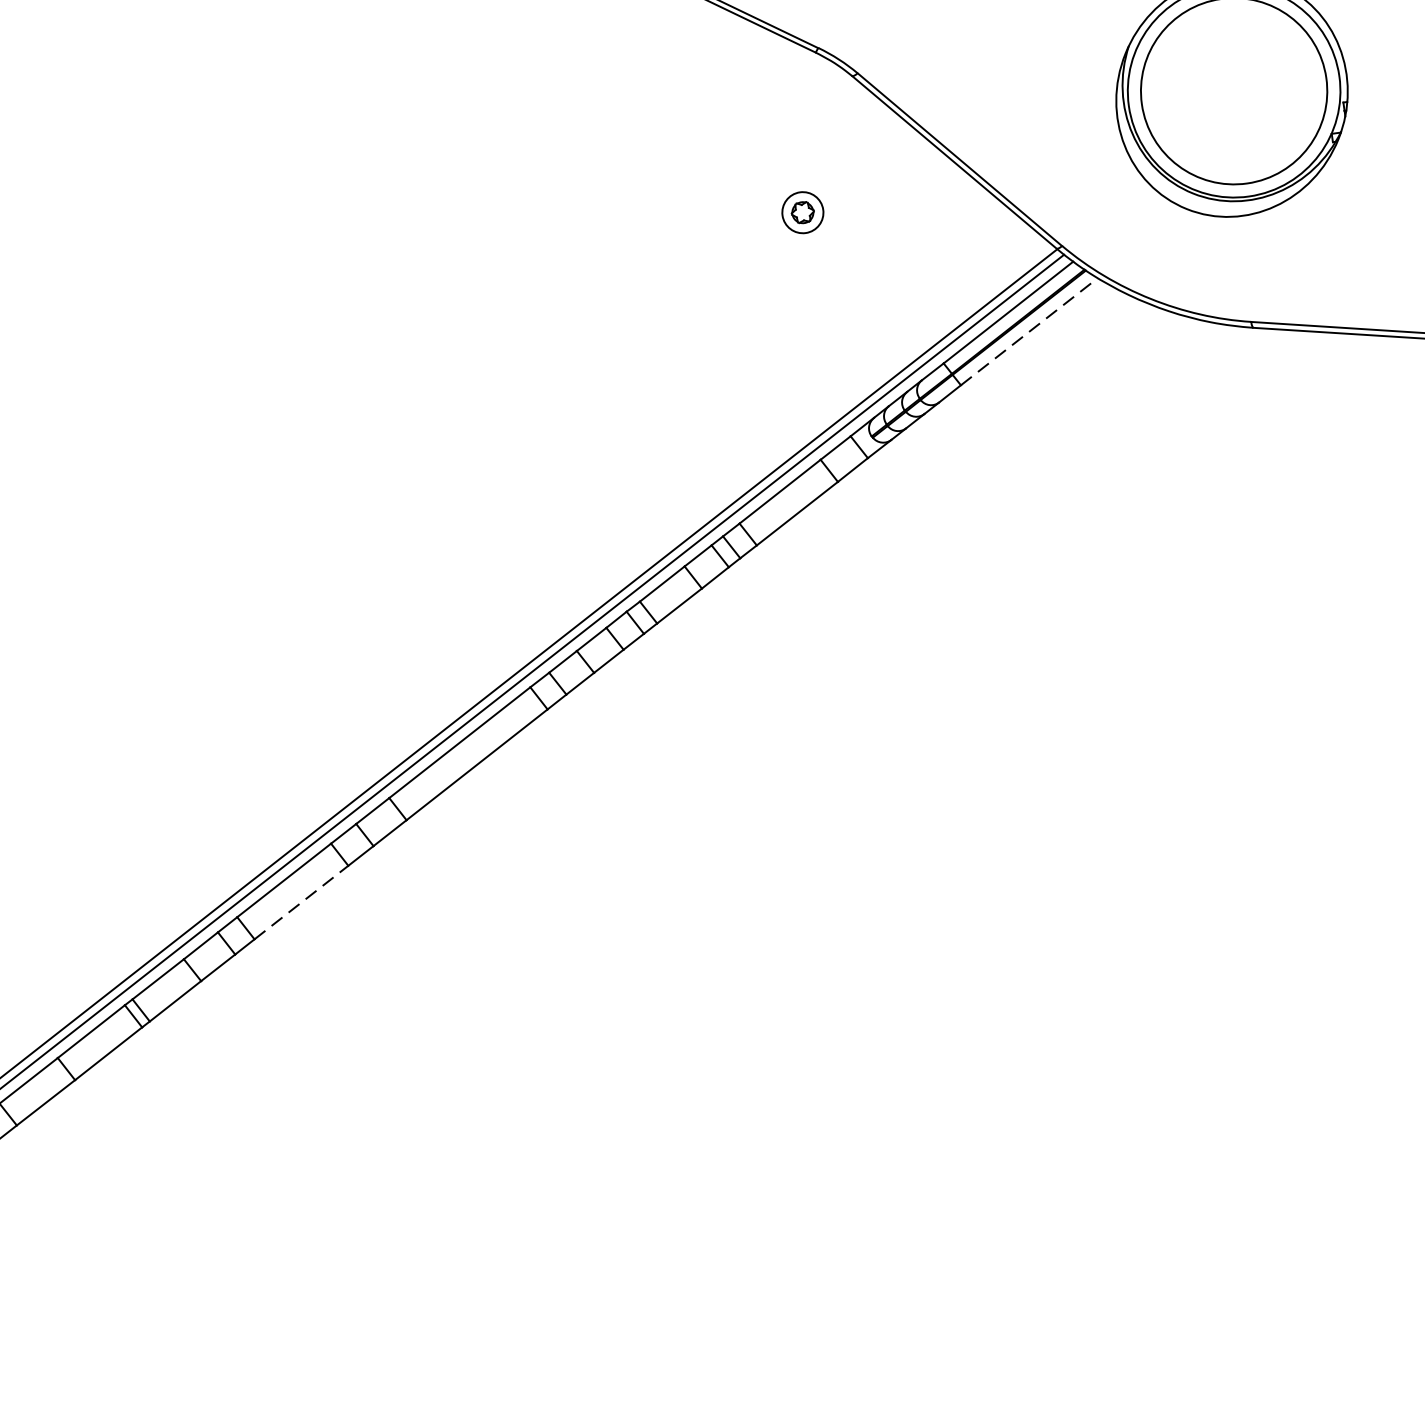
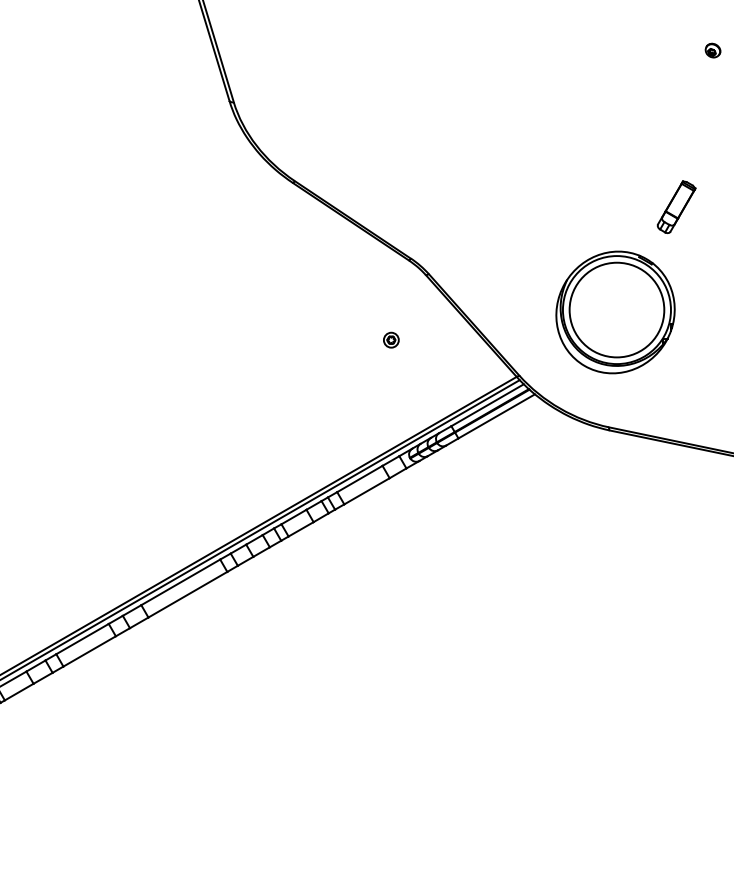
part: (803, 211) -> (391, 339), size x0.71
line: (1030, 331) -> (497, 416), dashed -> solid
line: (303, 902) -> (90, 651), dashed -> solid

